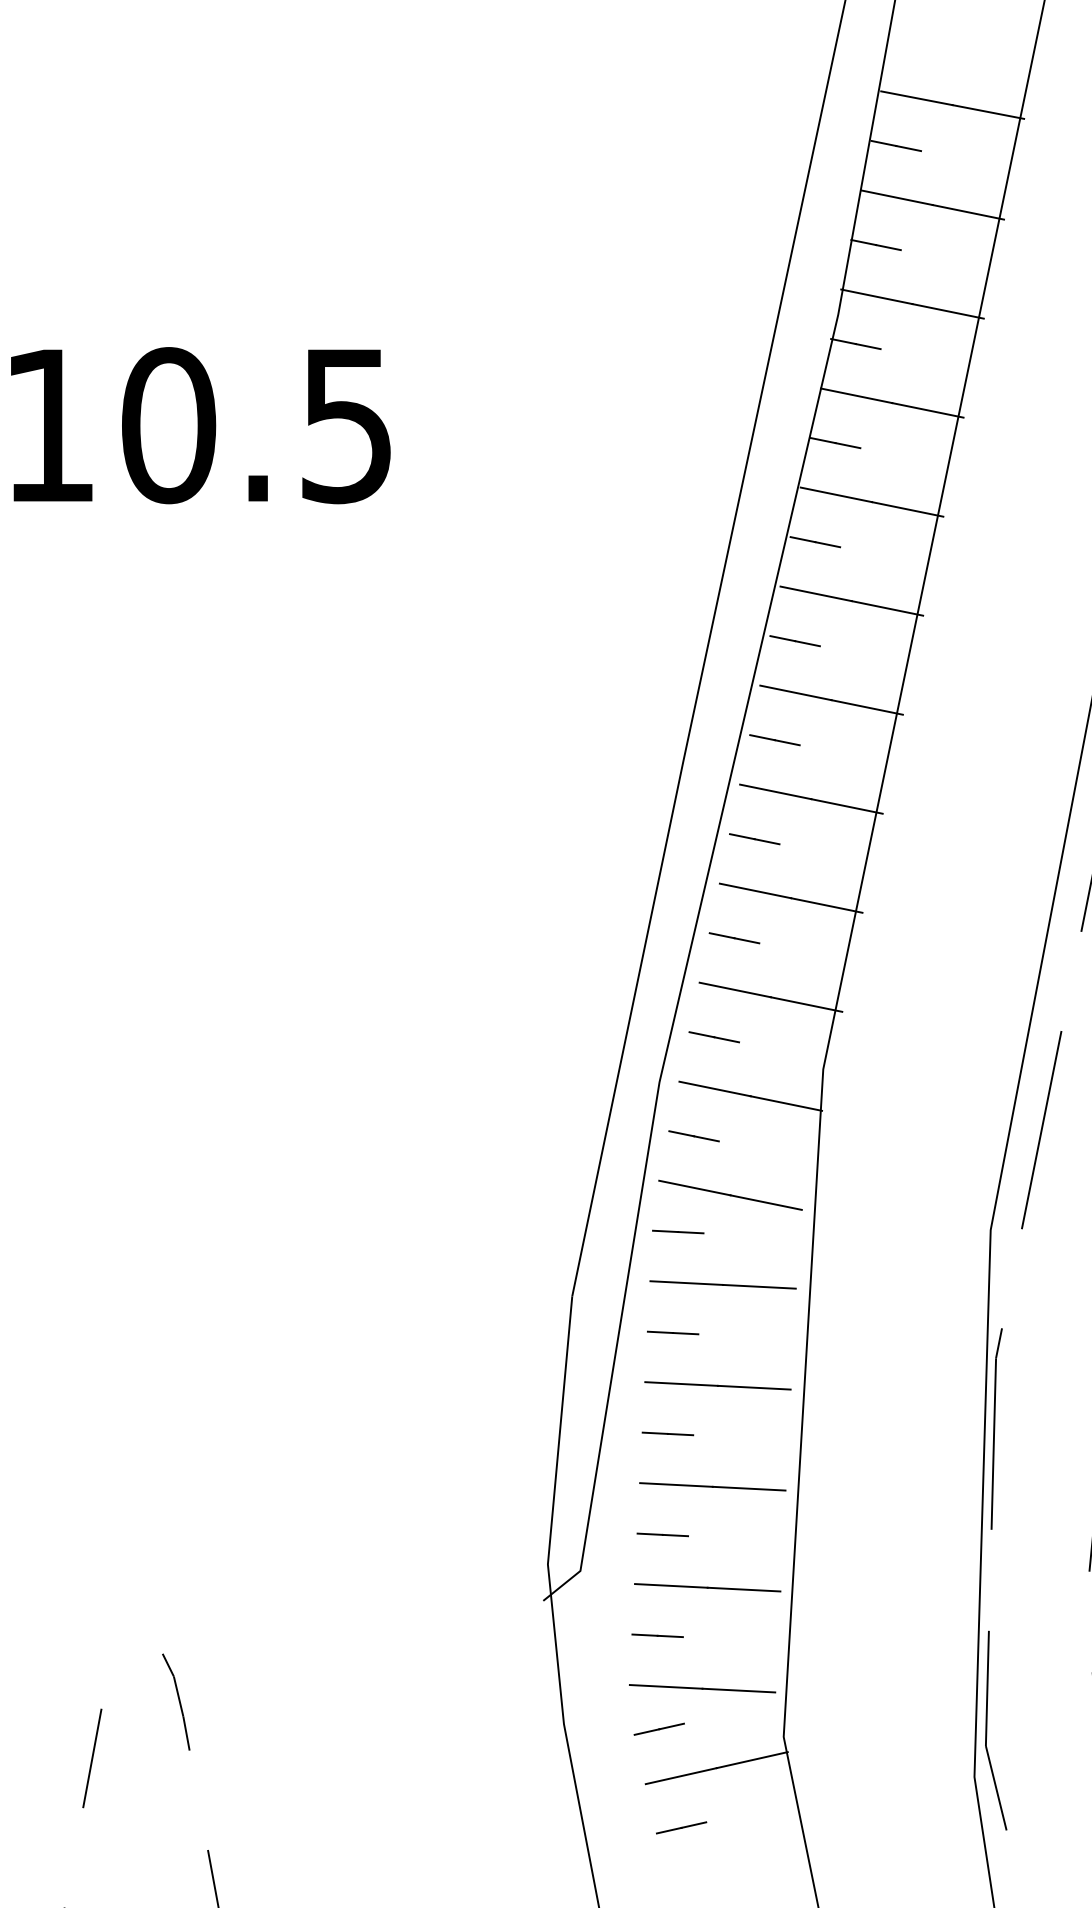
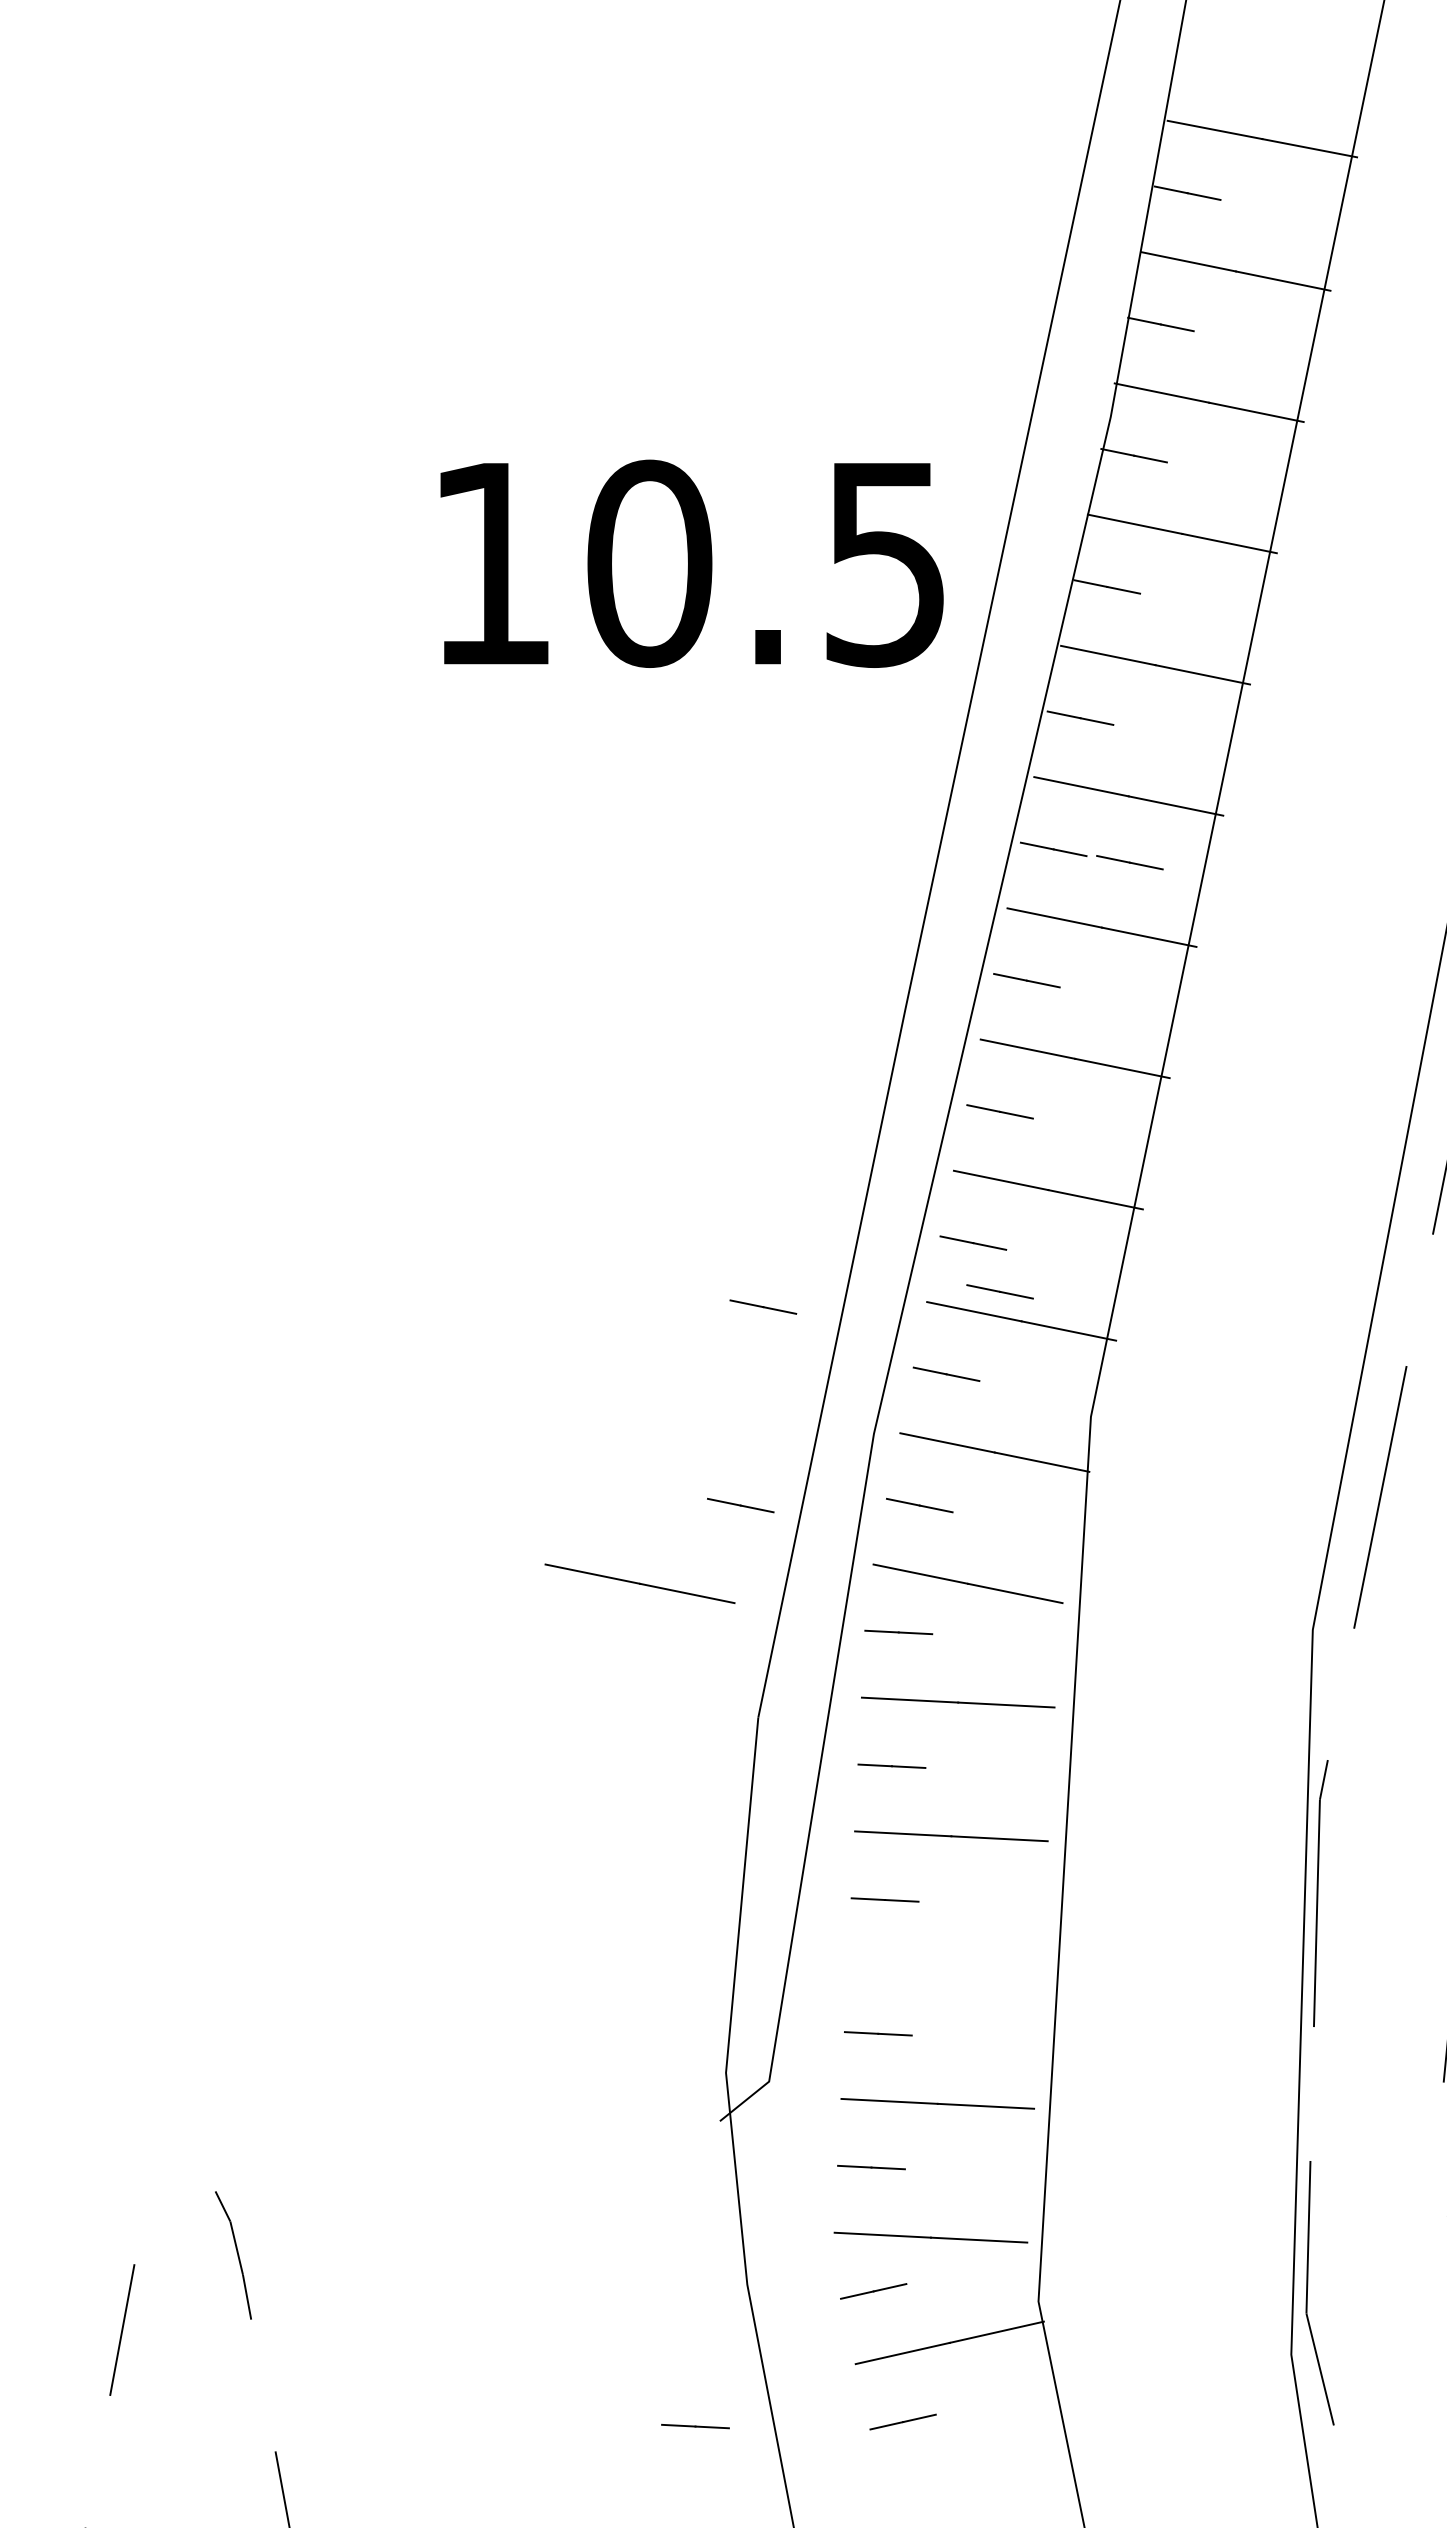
text: (200, 425) -> (691, 563), moved
line: (852, 651) -> (1129, 862), added
line: (754, 974) -> (999, 1291), added
line: (576, 986) -> (763, 1306), added
line: (558, 1136) -> (740, 1505), added
line: (482, 1195) -> (639, 1583), added
line: (712, 1486) -> (944, 1969), removed
line: (524, 1831) -> (695, 2426), added

